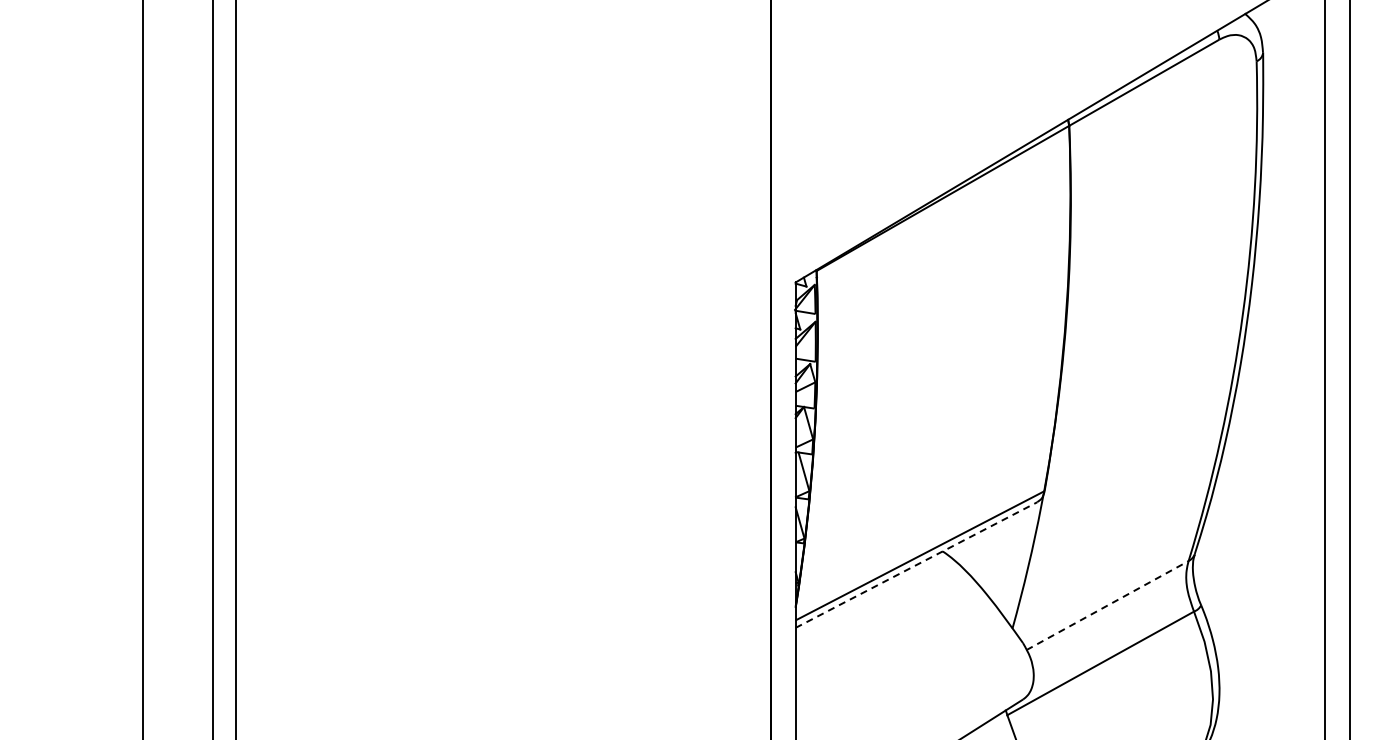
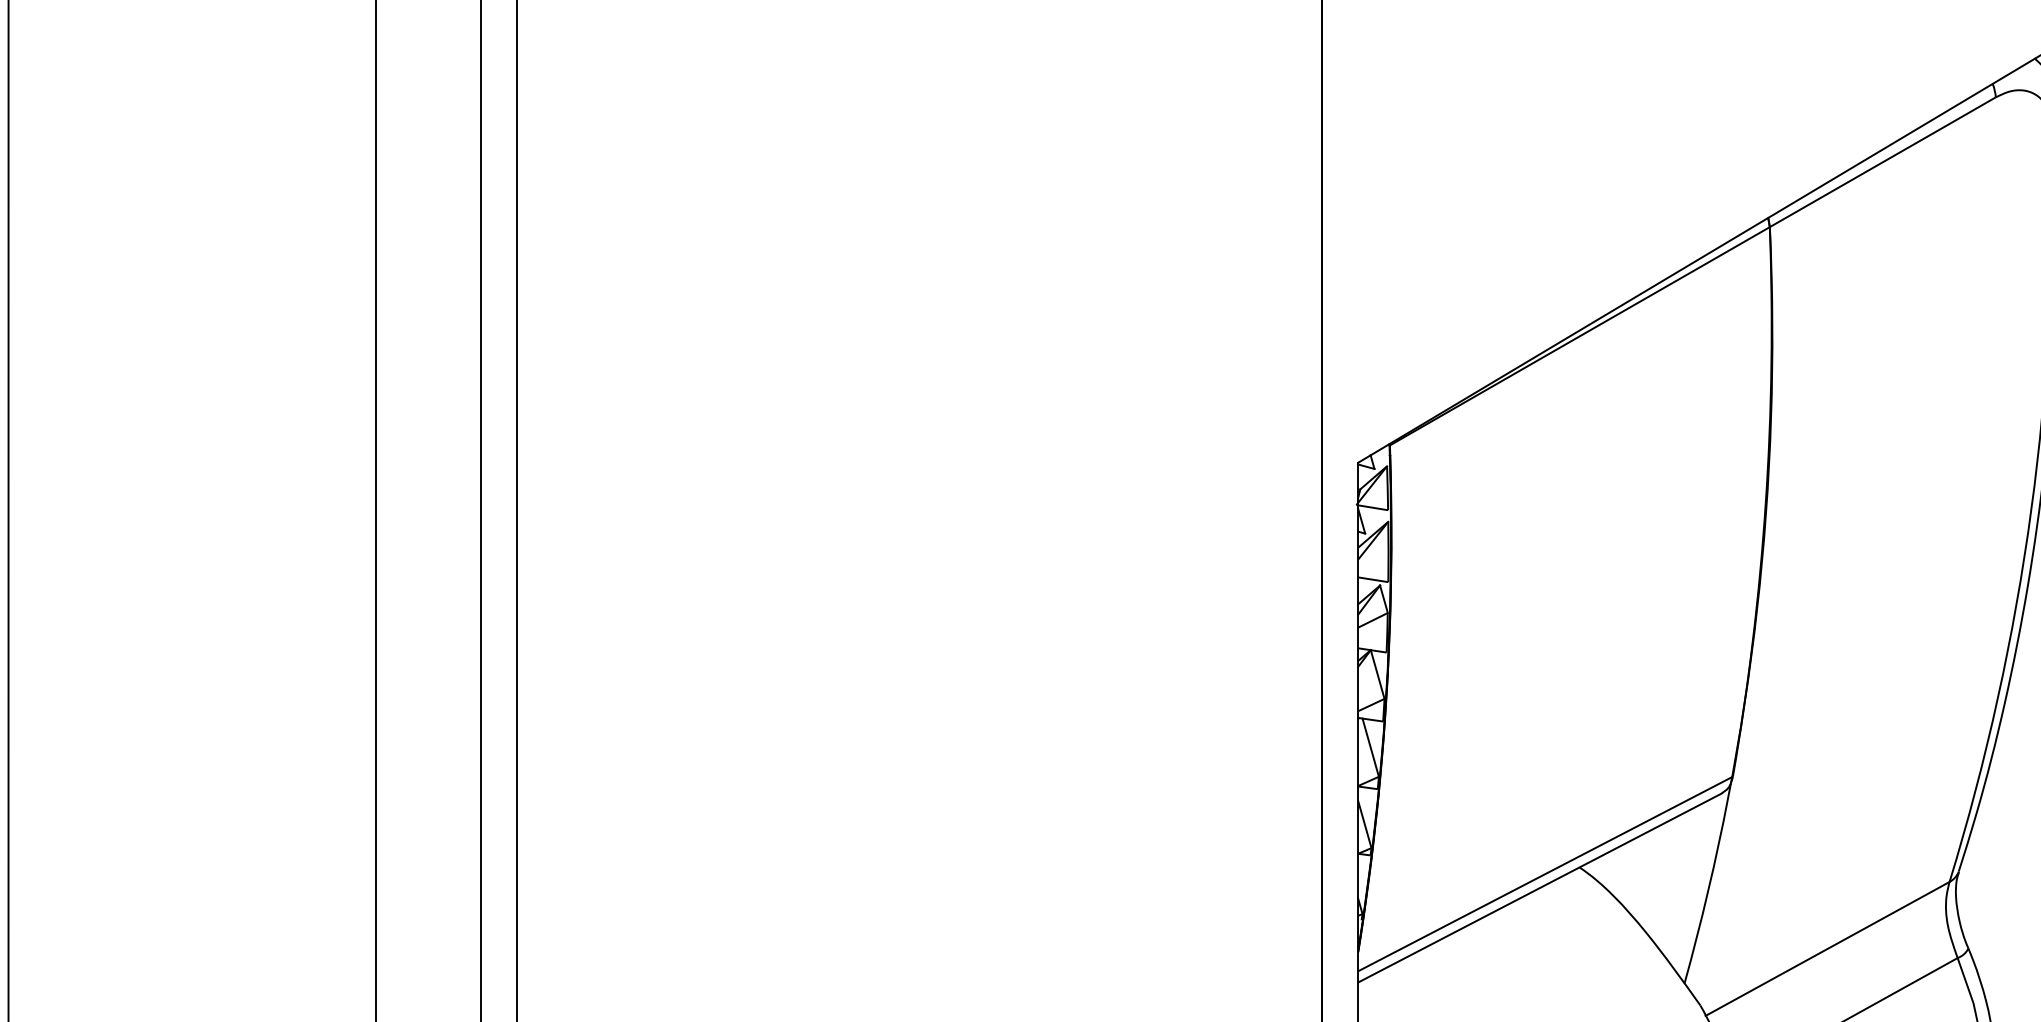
line: (916, 564) -> (1540, 887), dashed -> solid
line: (1108, 605) -> (1828, 948), dashed -> solid

